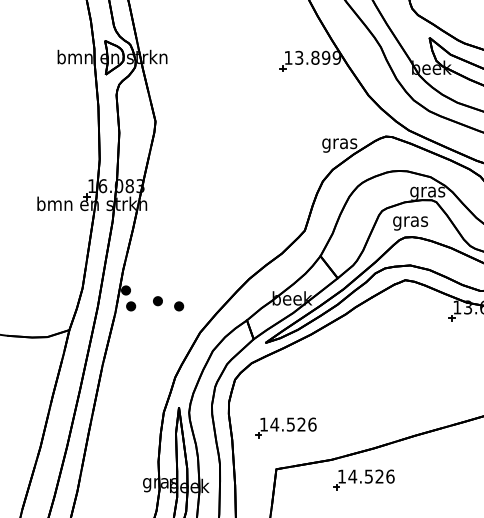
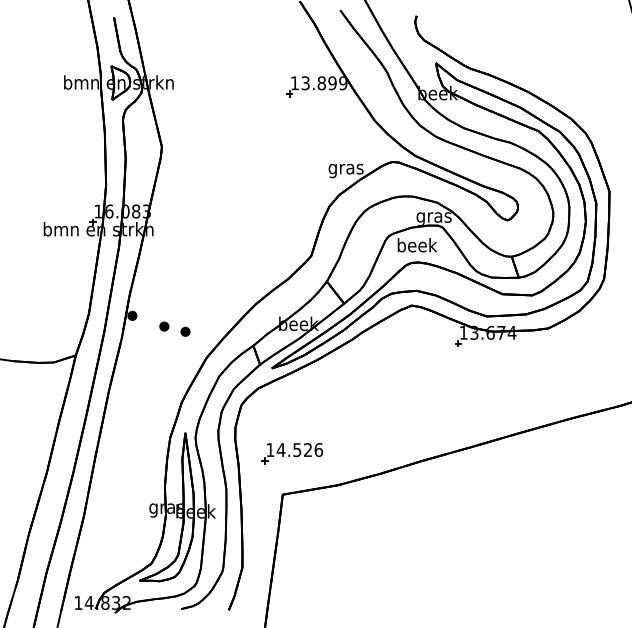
text: (411, 222) -> (417, 247), gras -> beek
part: (131, 306) -> (137, 331), removed
part: (364, 480) -> (370, 505), removed

